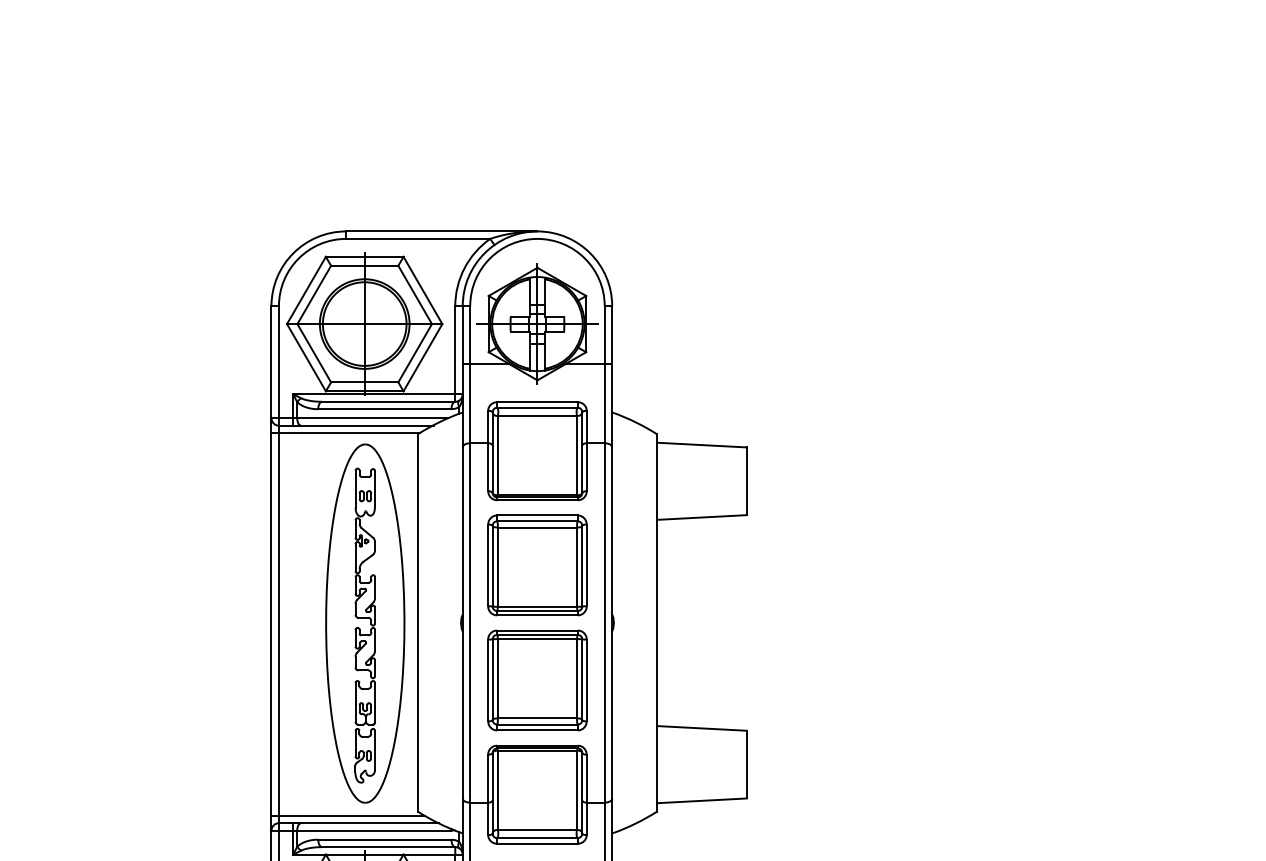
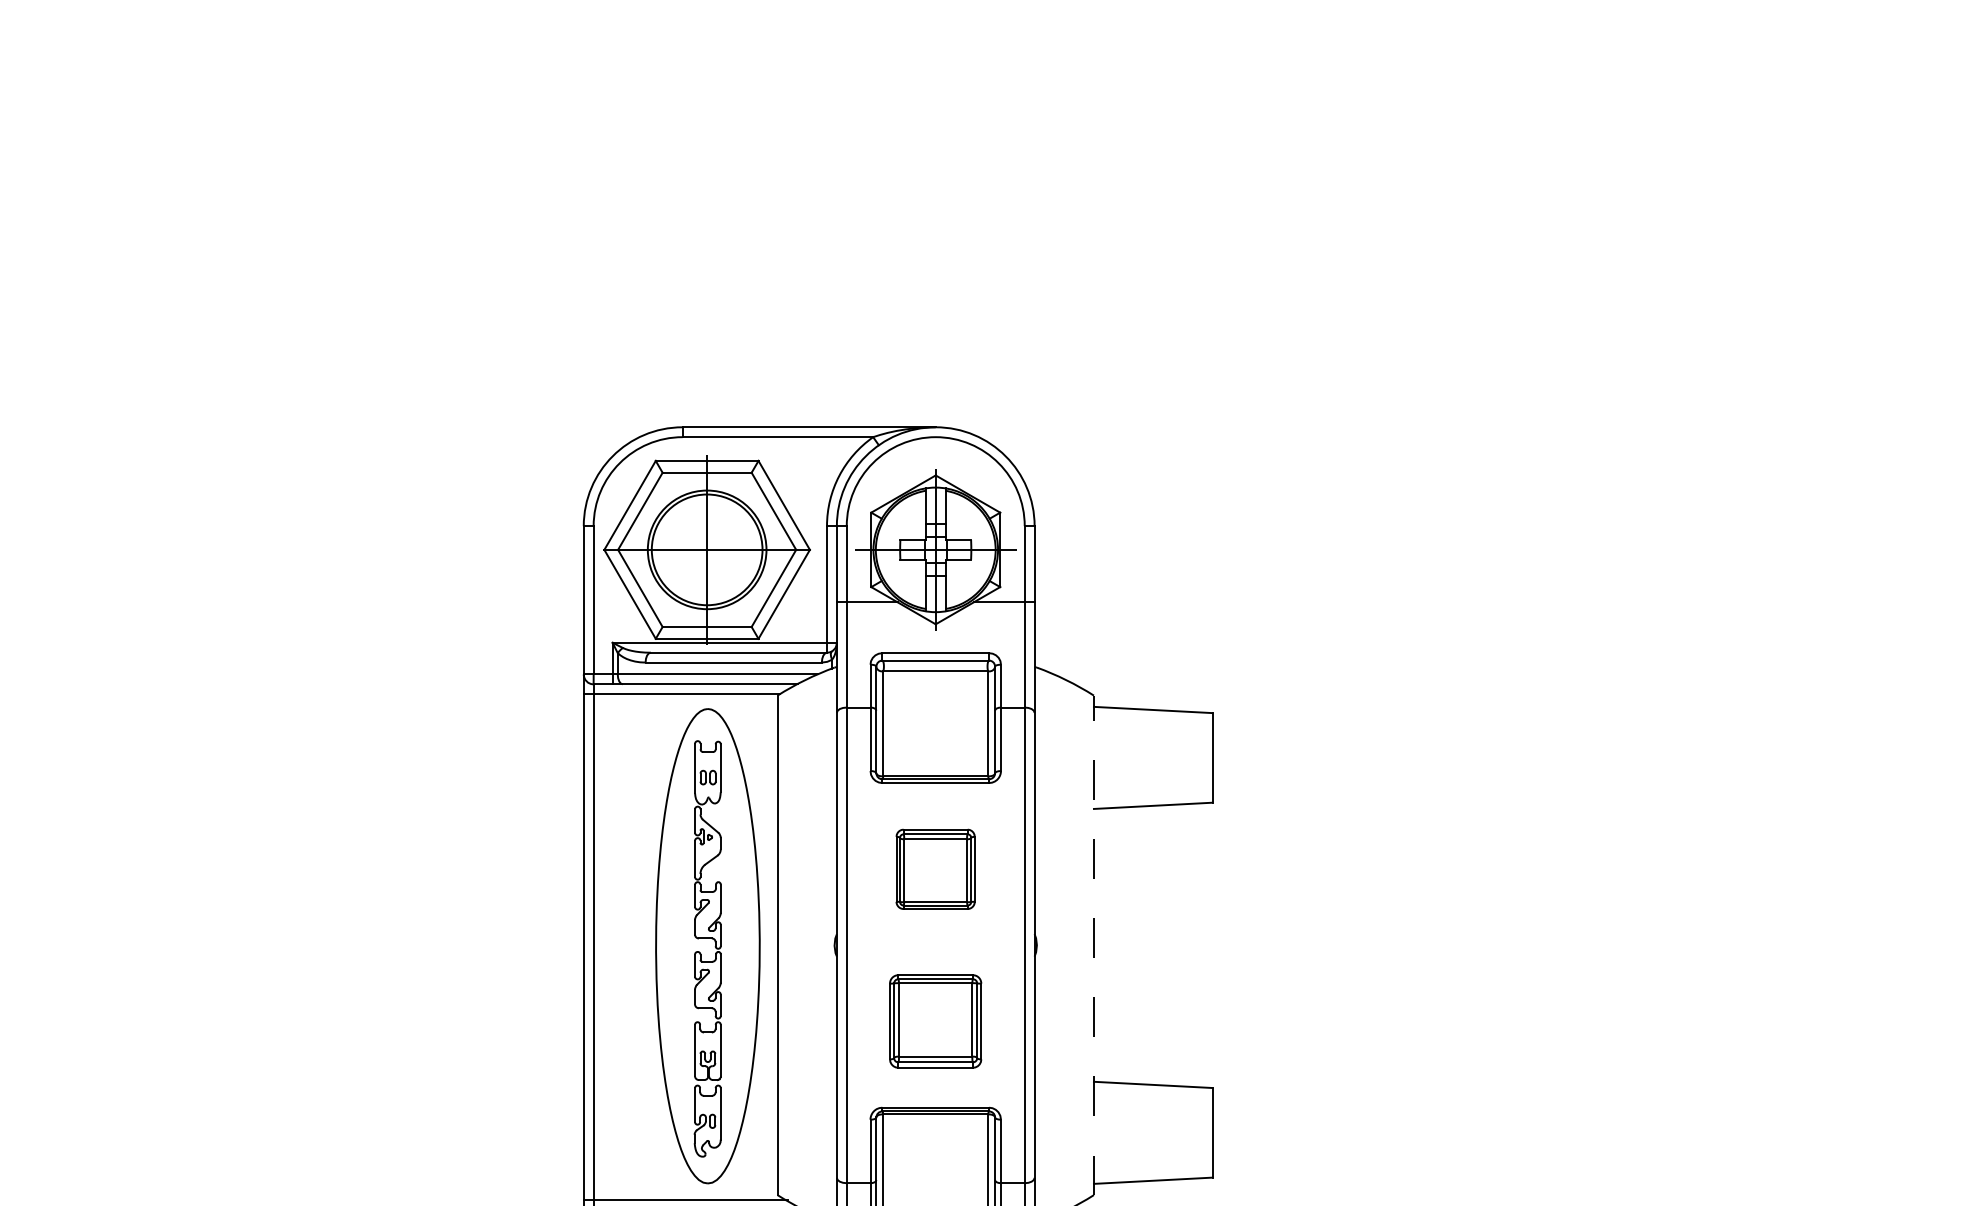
part: (537, 565) -> (935, 869), size x0.6
line: (656, 623) -> (1093, 945), solid -> dashed
part: (537, 680) -> (935, 1021), size x0.7

